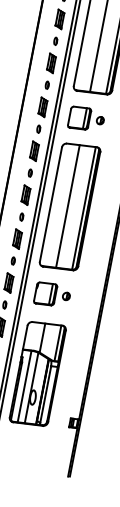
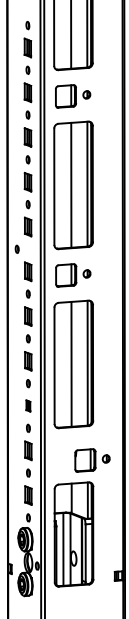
part: (46, 84) -> (16, 248), moved
part: (17, 238) -> (28, 405), size x0.6
part: (52, 295) -> (92, 460), moved

